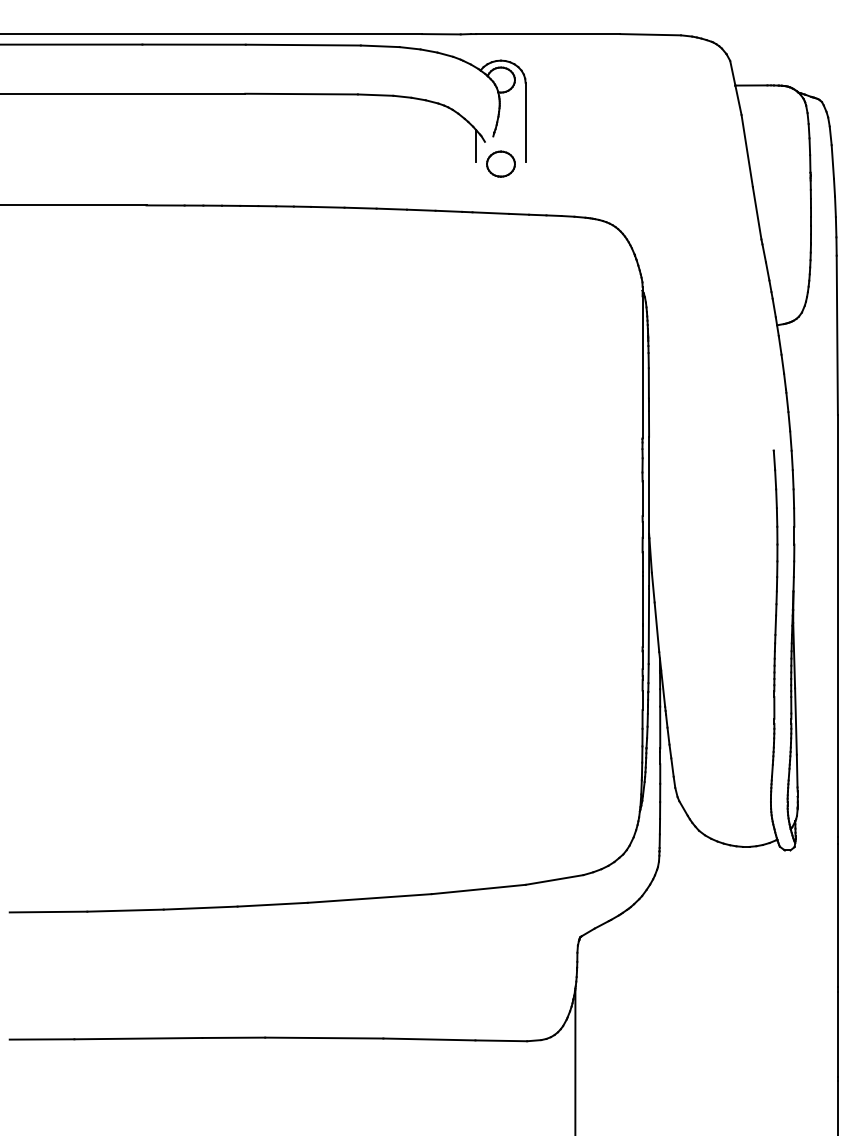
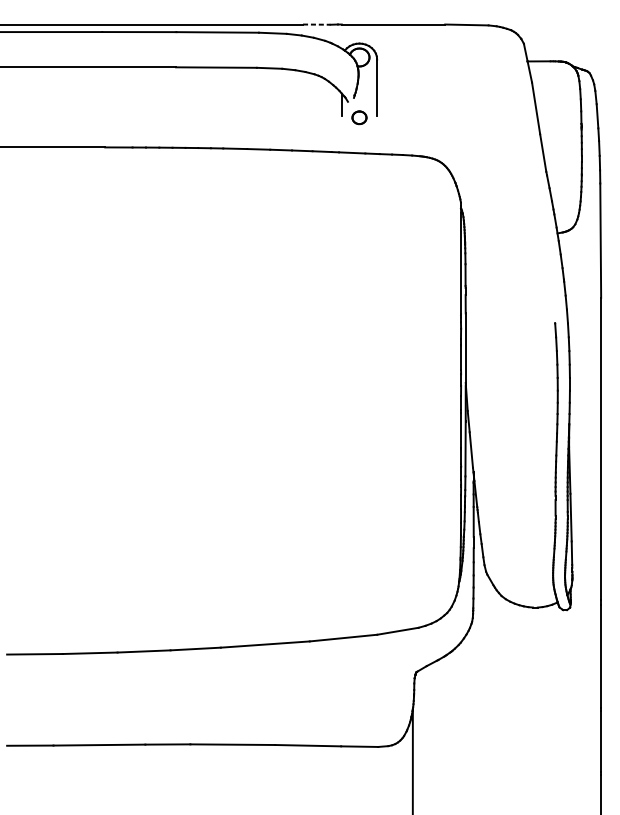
line: (442, 34) -> (317, 24), solid -> dashed
part: (500, 163) -> (359, 117), size x0.7

